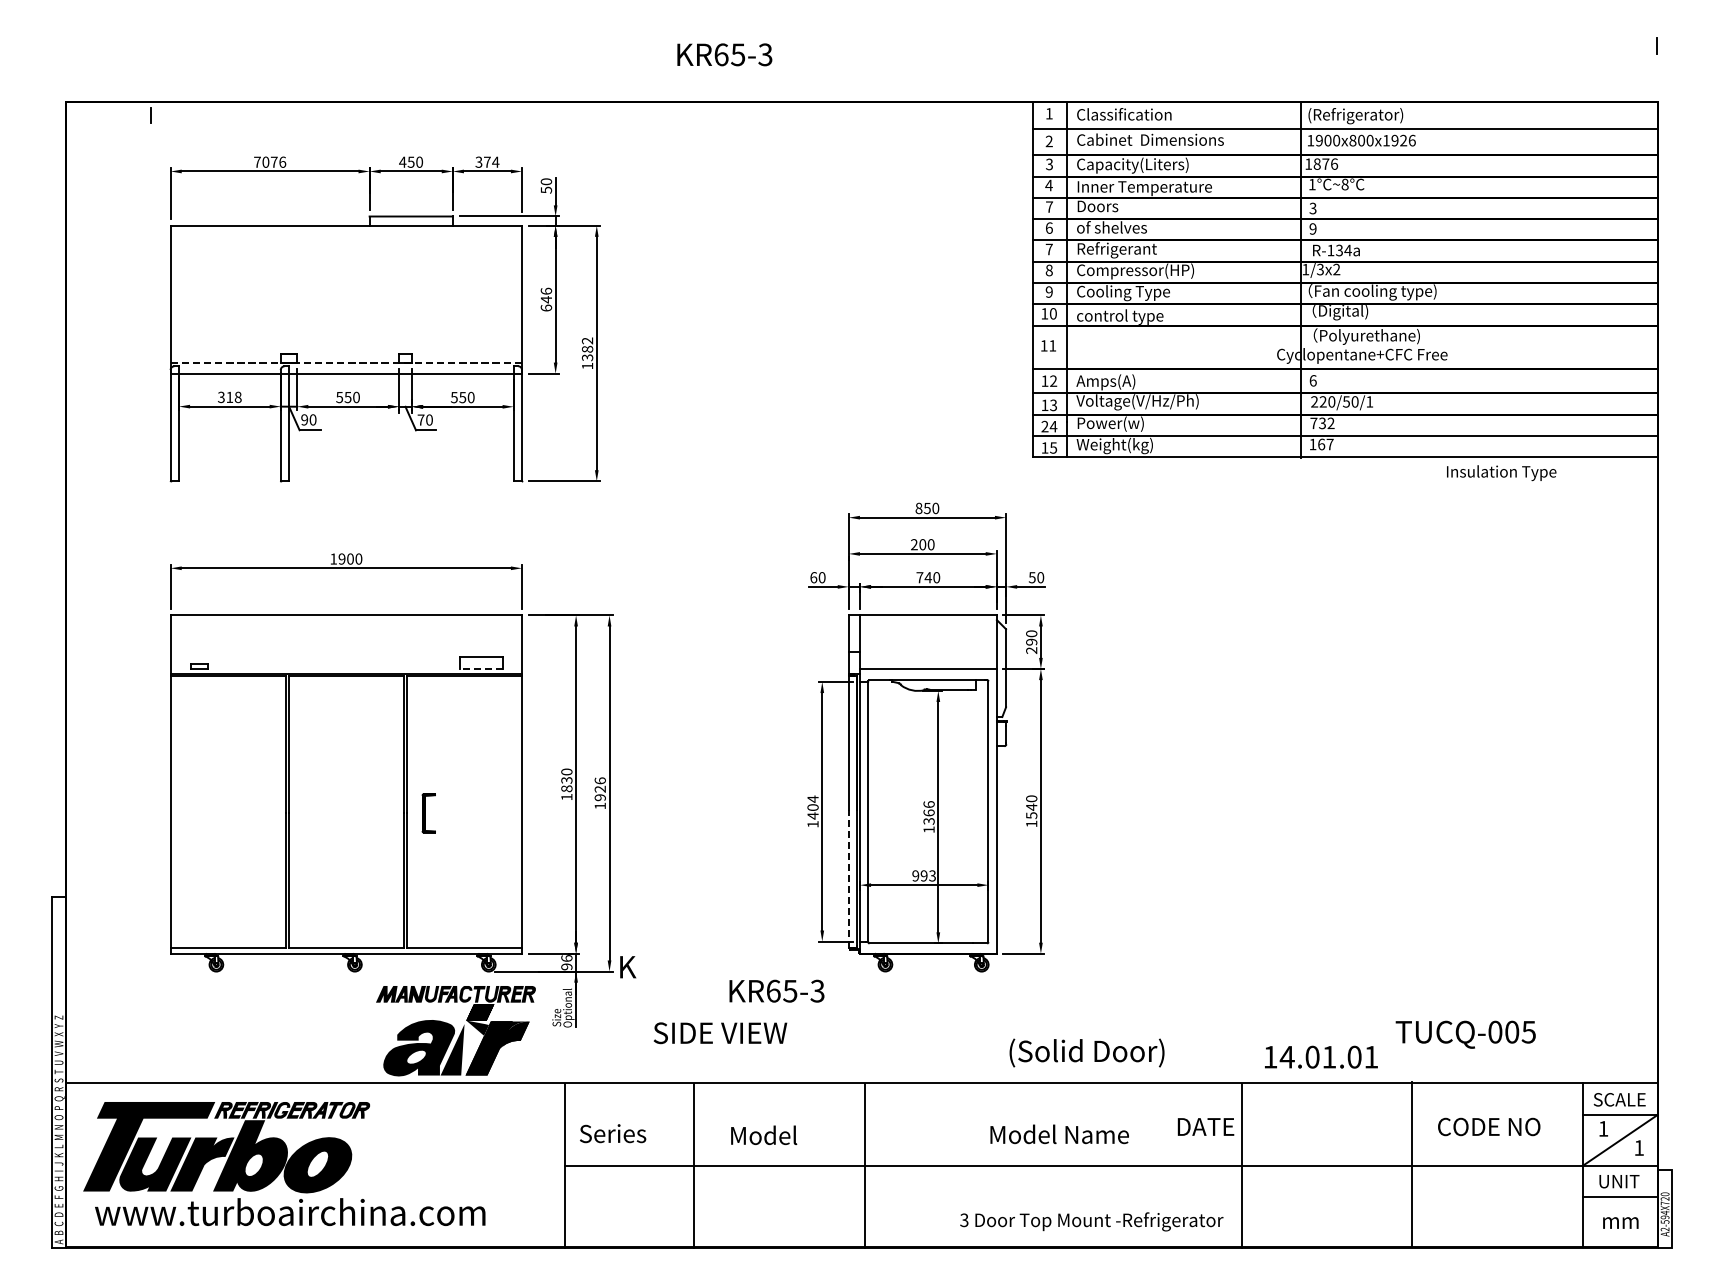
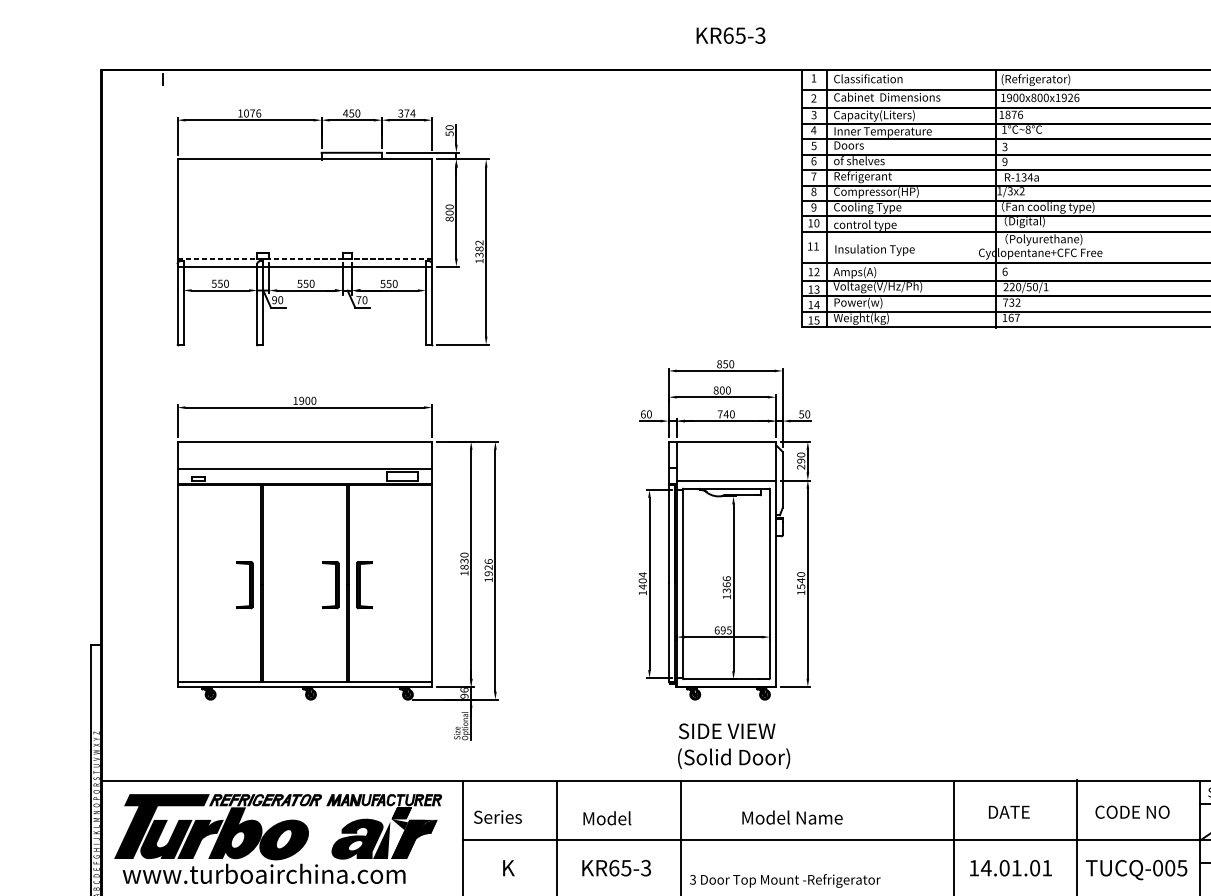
text: (724, 54) -> (730, 35), moved
text: (257, 161) -> (240, 112), 7076 -> 1076
text: (1049, 206) -> (814, 145), 7 -> 5
text: (546, 299) -> (449, 212), 646 -> 800
text: (229, 397) -> (220, 283), 318 -> 550
text: (1044, 426) -> (810, 304), 24 -> 14
text: (1501, 473) -> (874, 250), moved
text: (914, 544) -> (716, 390), 200 -> 800
line: (346, 652) -> (304, 468), added
line: (481, 669) -> (402, 480), dashed -> solid
part: (263, 813) -> (244, 585), added
part: (382, 813) -> (330, 585), added
part: (428, 813) -> (364, 585), size x1.67
text: (923, 875) -> (722, 630), 993 -> 695
line: (848, 878) -> (668, 632), dashed -> solid
text: (628, 967) -> (509, 868), moved
text: (776, 990) -> (616, 867), moved
part: (455, 1031) -> (383, 827), moved
text: (720, 1033) -> (727, 731), moved
text: (1465, 1034) -> (1136, 869), moved
text: (1086, 1052) -> (733, 758), moved
text: (1321, 1056) -> (1011, 867), moved
text: (1205, 1126) -> (1008, 811), moved
text: (1059, 1134) -> (792, 817), moved
text: (1091, 1221) -> (785, 880), moved

